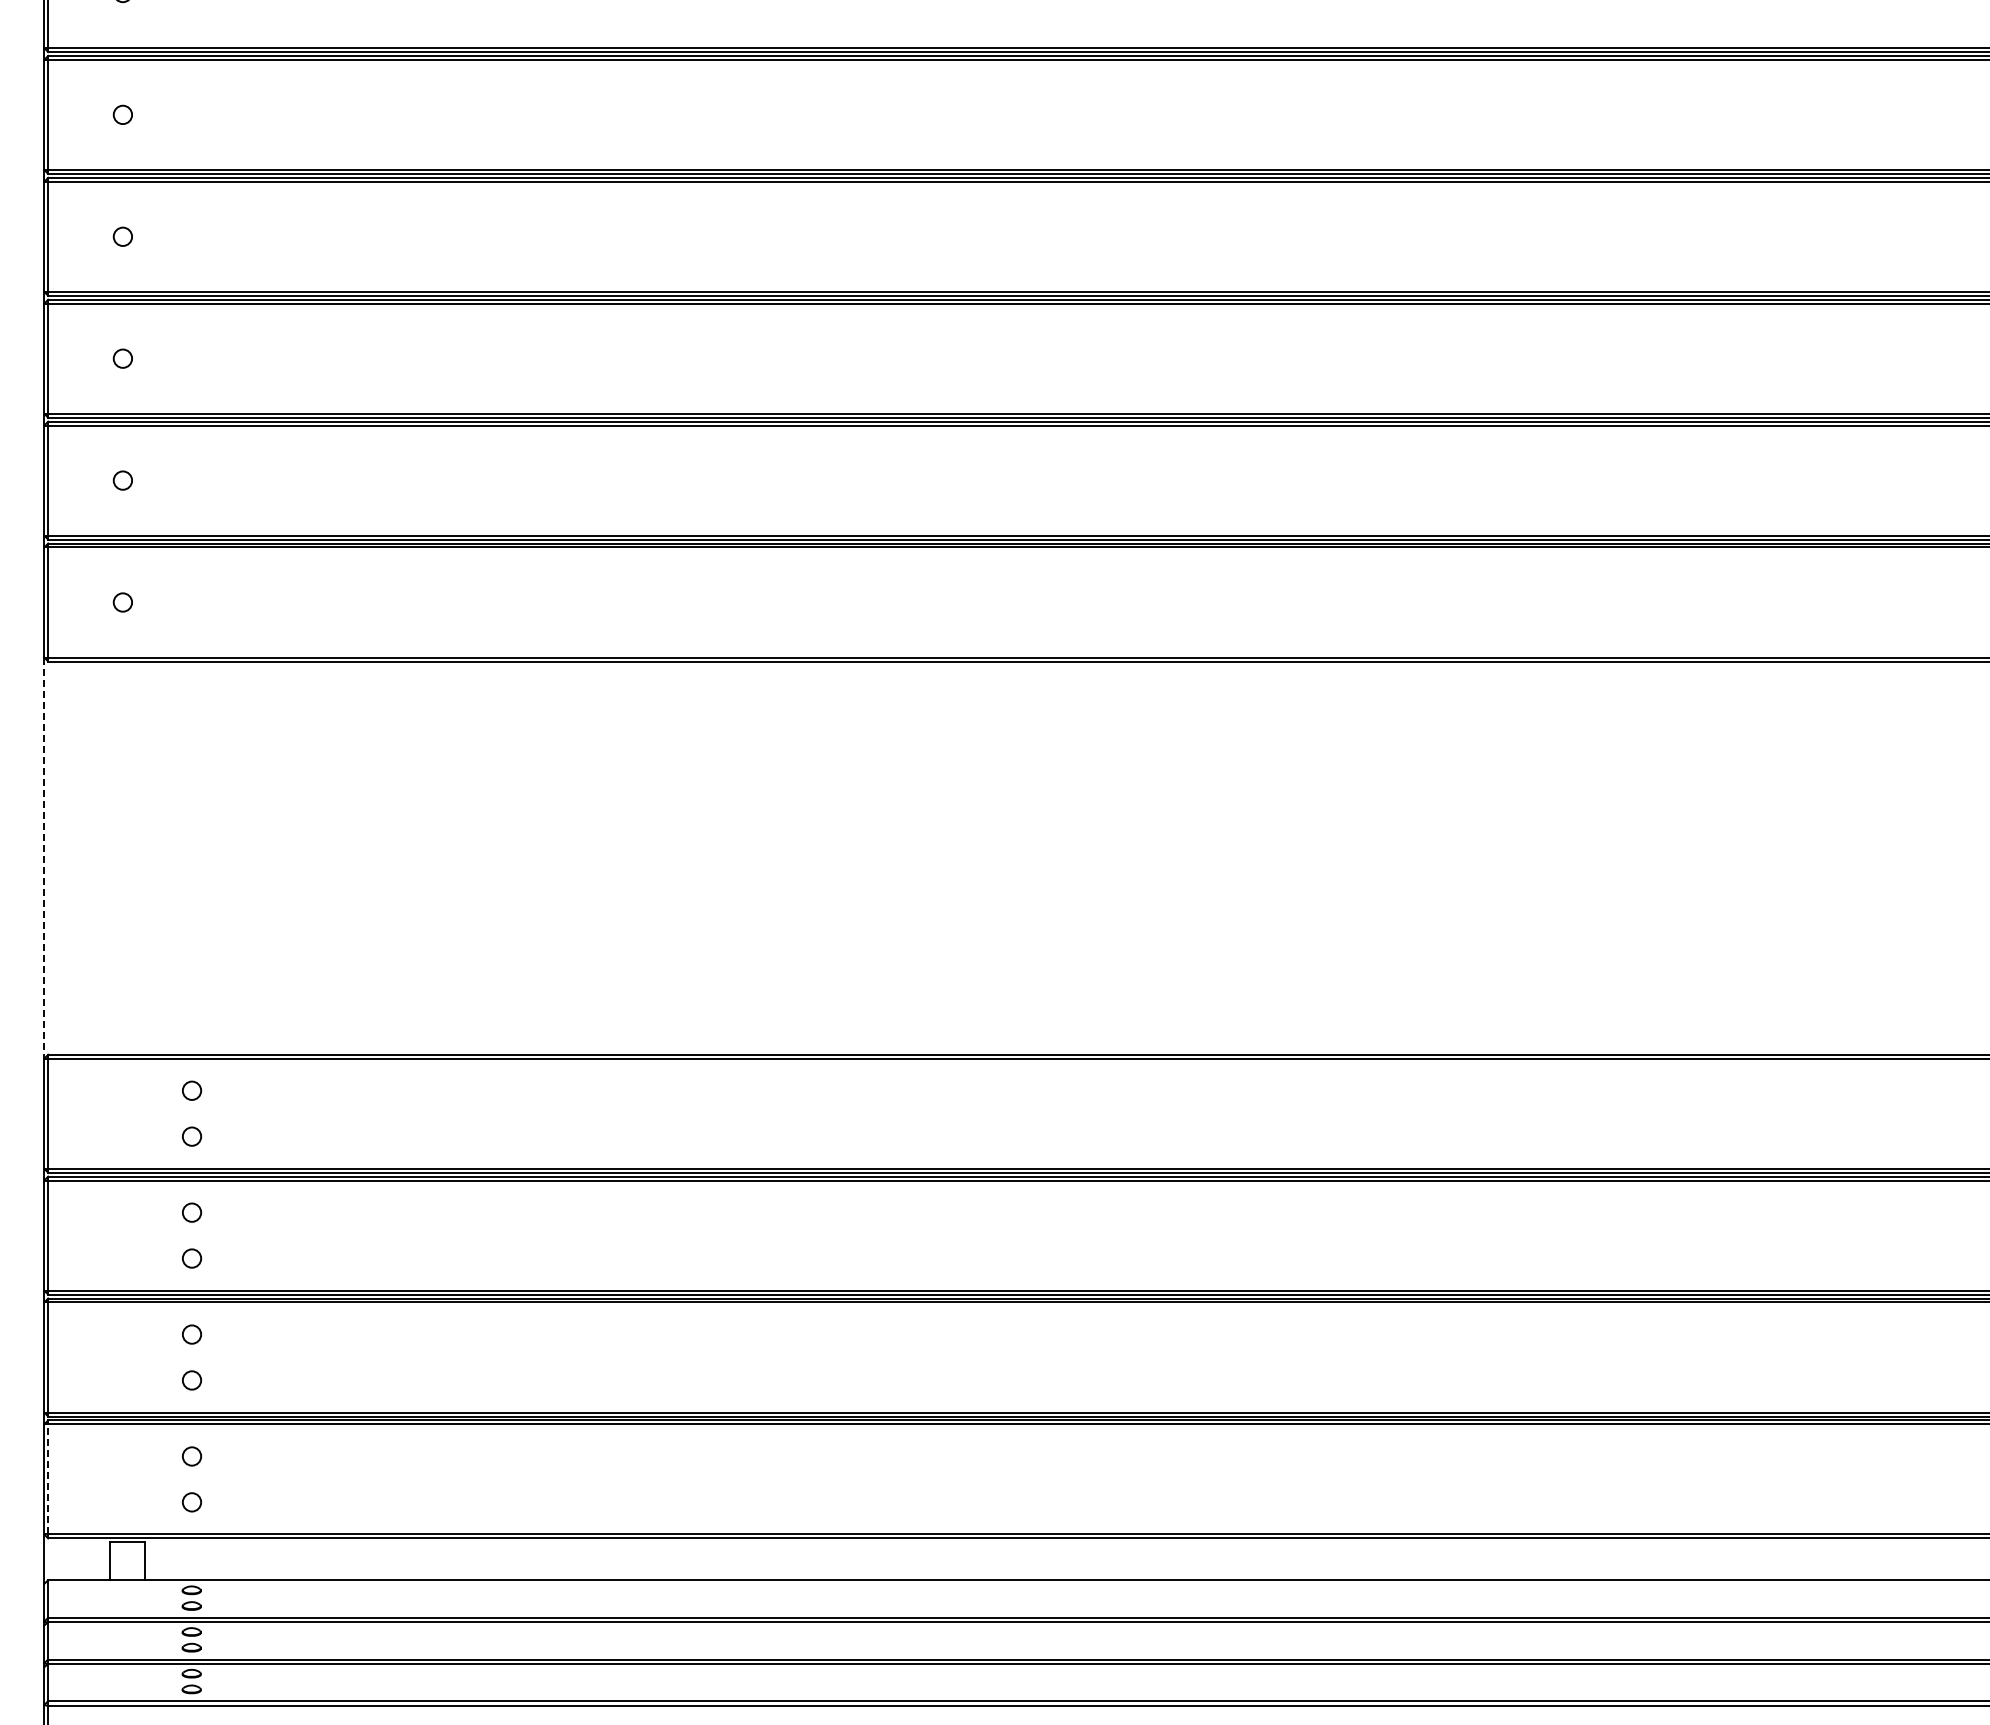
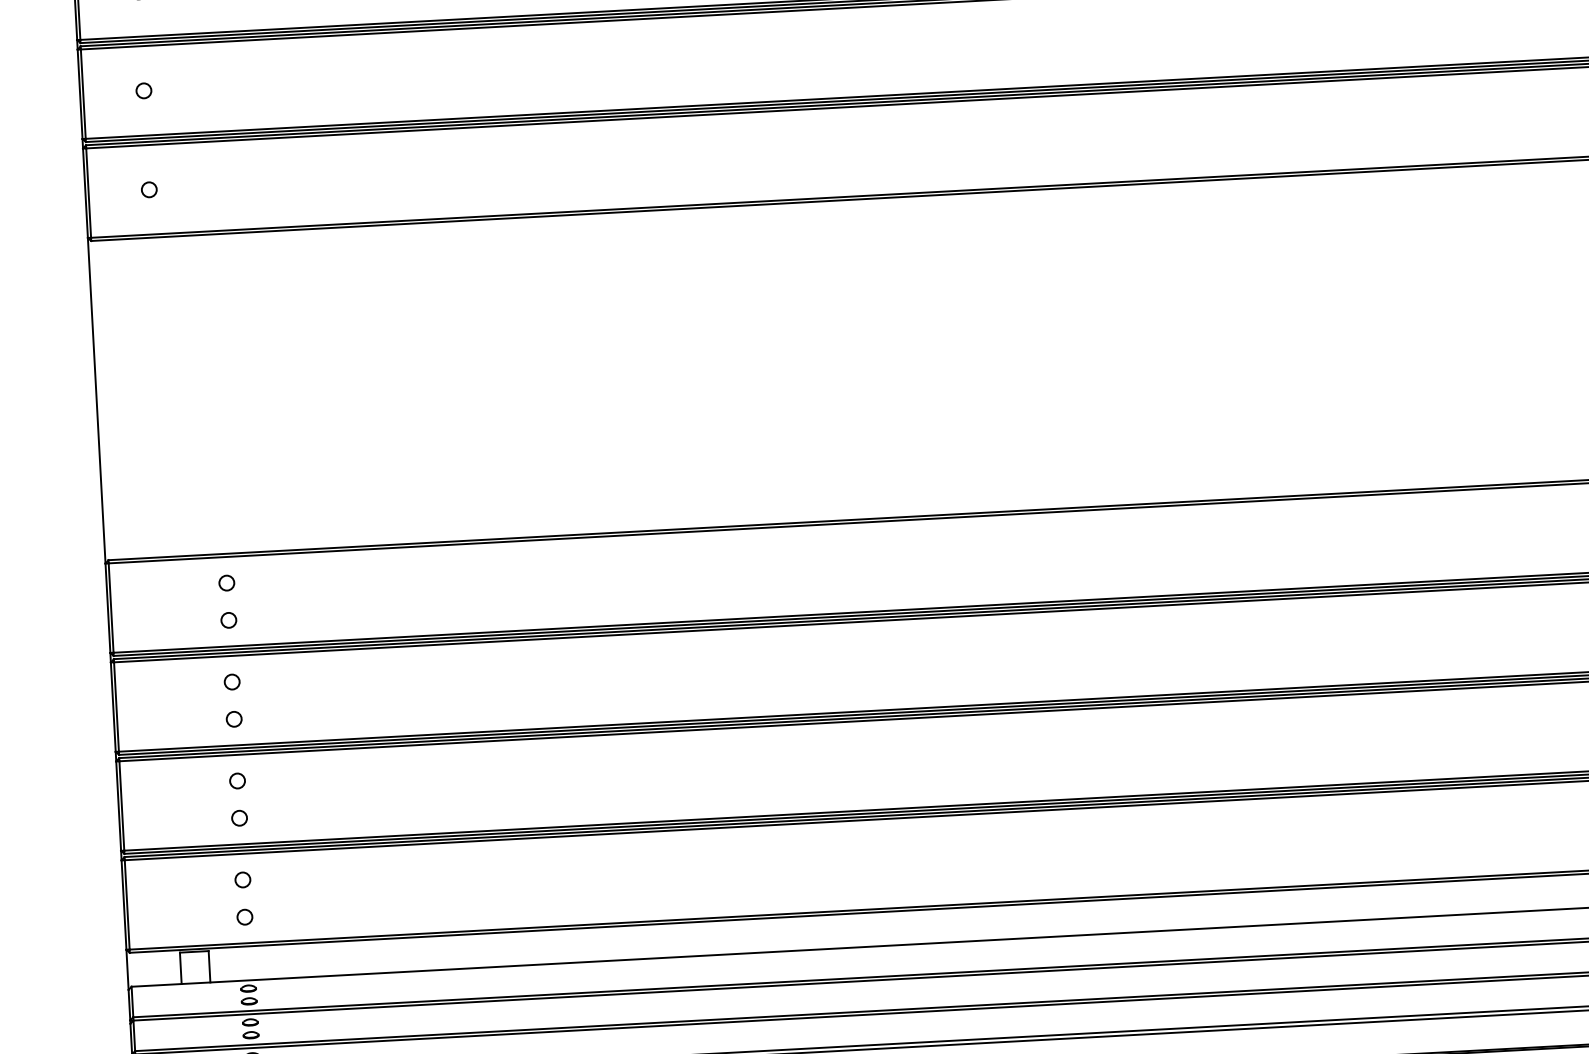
line: (44, 858) -> (96, 401), dashed -> solid
line: (48, 1478) -> (127, 904), dashed -> solid

